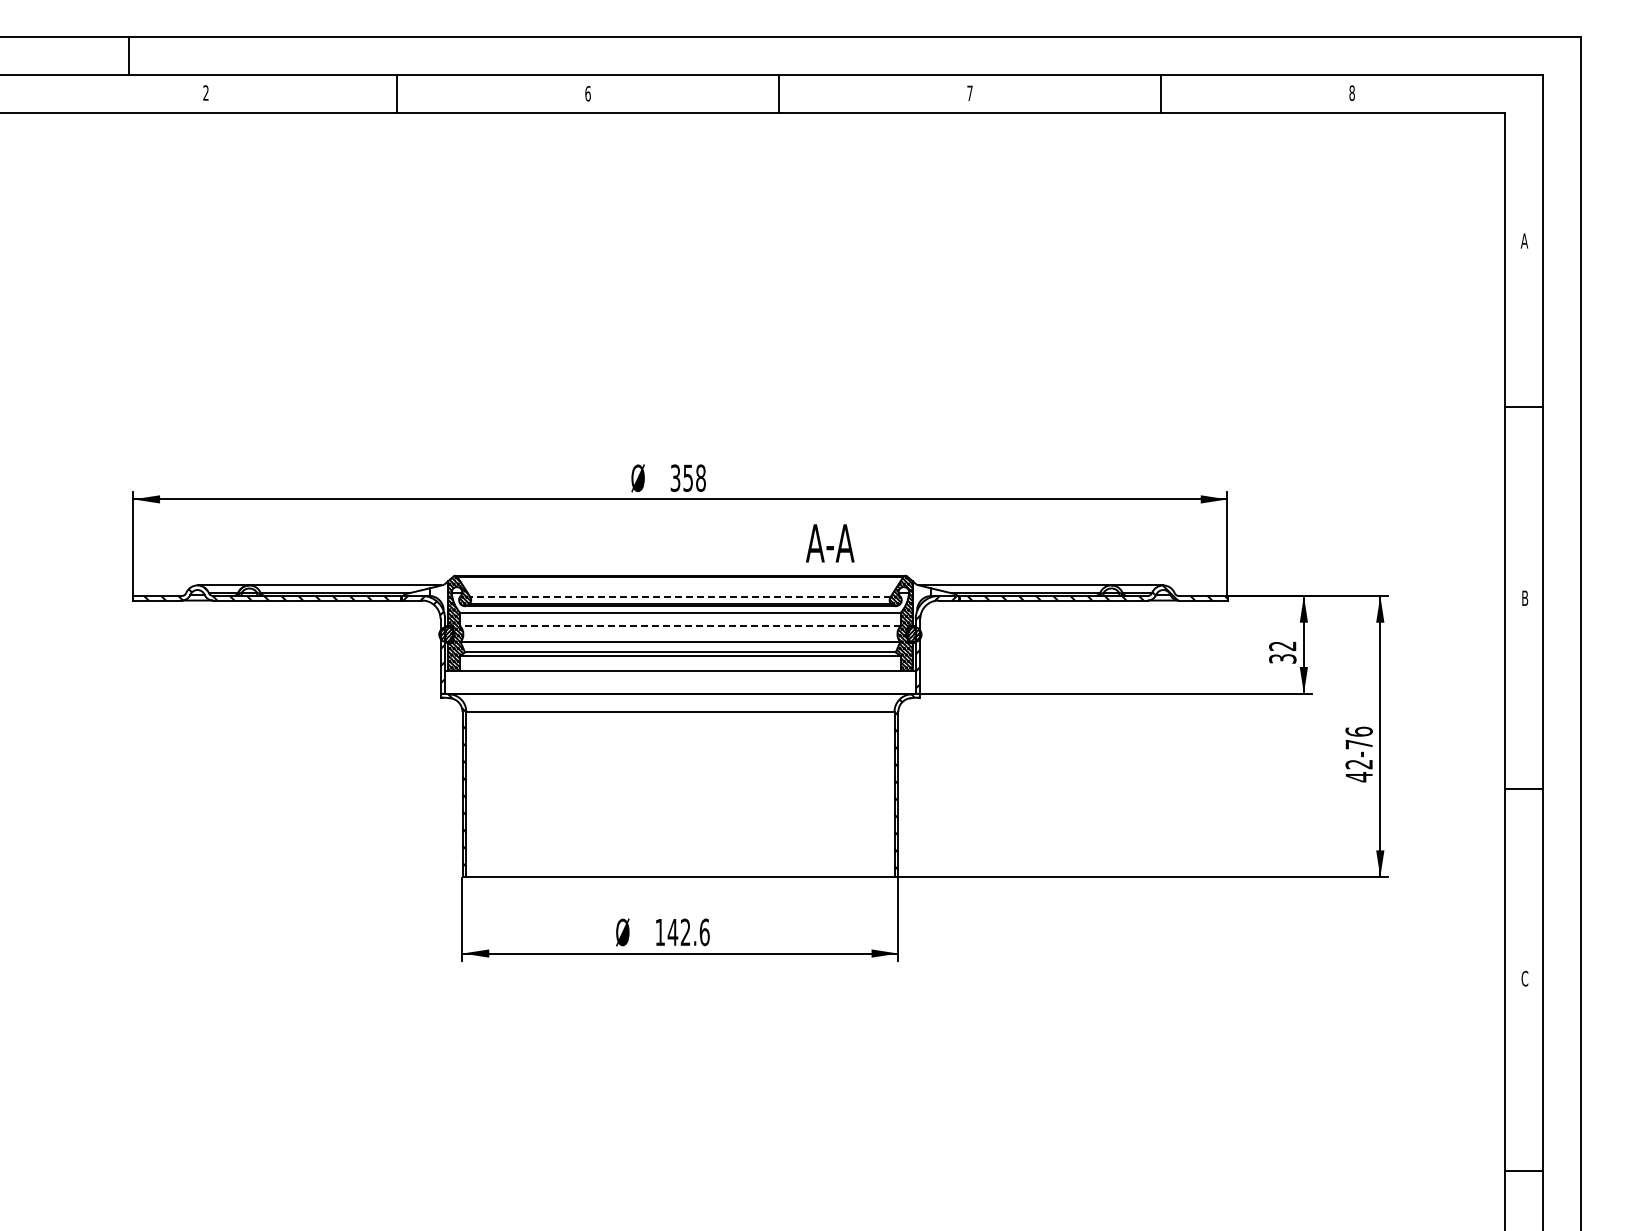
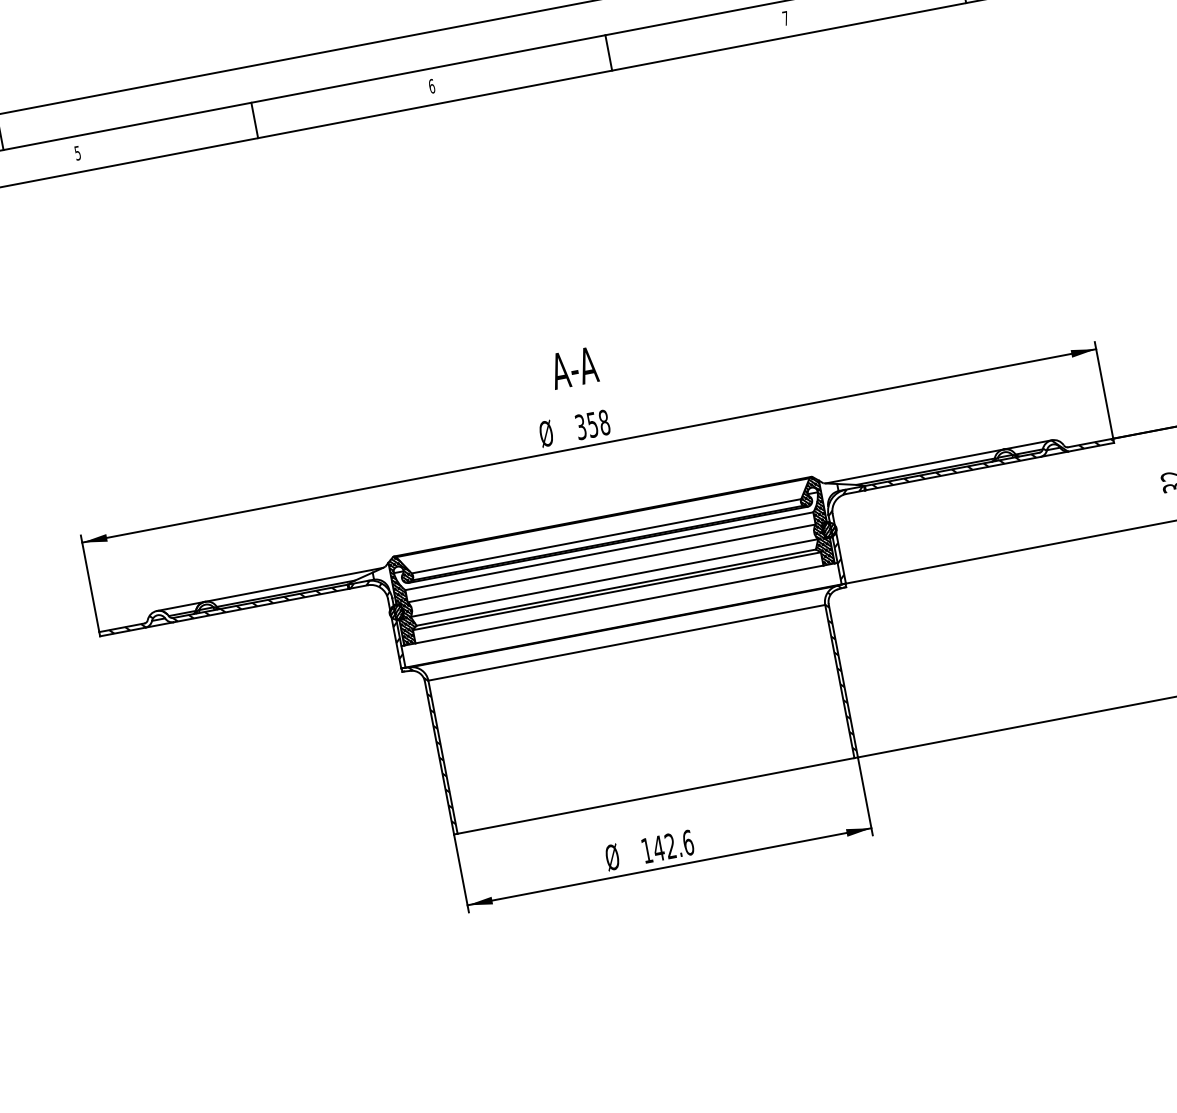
text: (205, 92) -> (77, 152), 2 -> 5
text: (830, 543) -> (574, 368), moved
line: (679, 596) -> (605, 536), dashed -> solid
line: (679, 626) -> (610, 563), dashed -> solid

